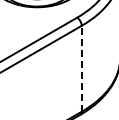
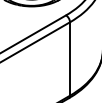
line: (81, 68) -> (69, 58), dashed -> solid

